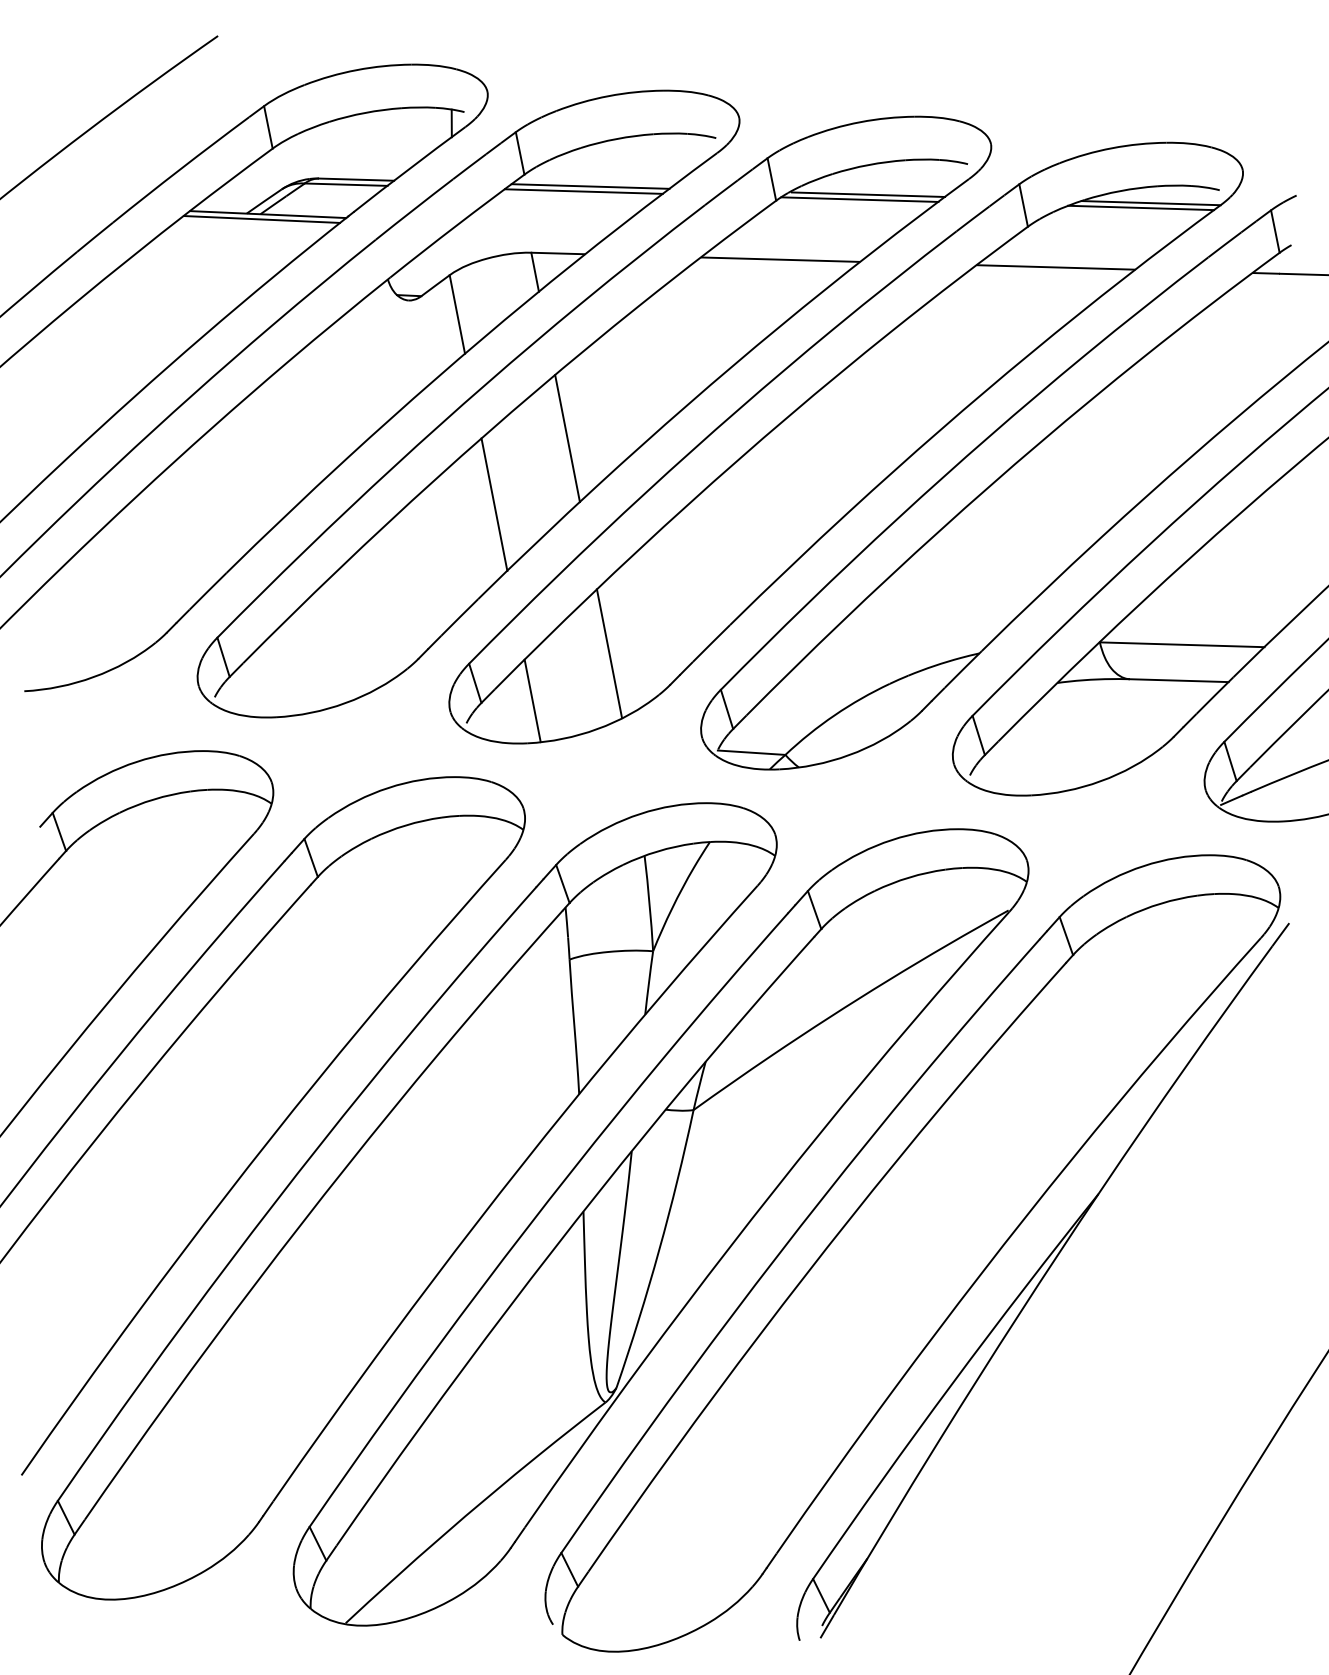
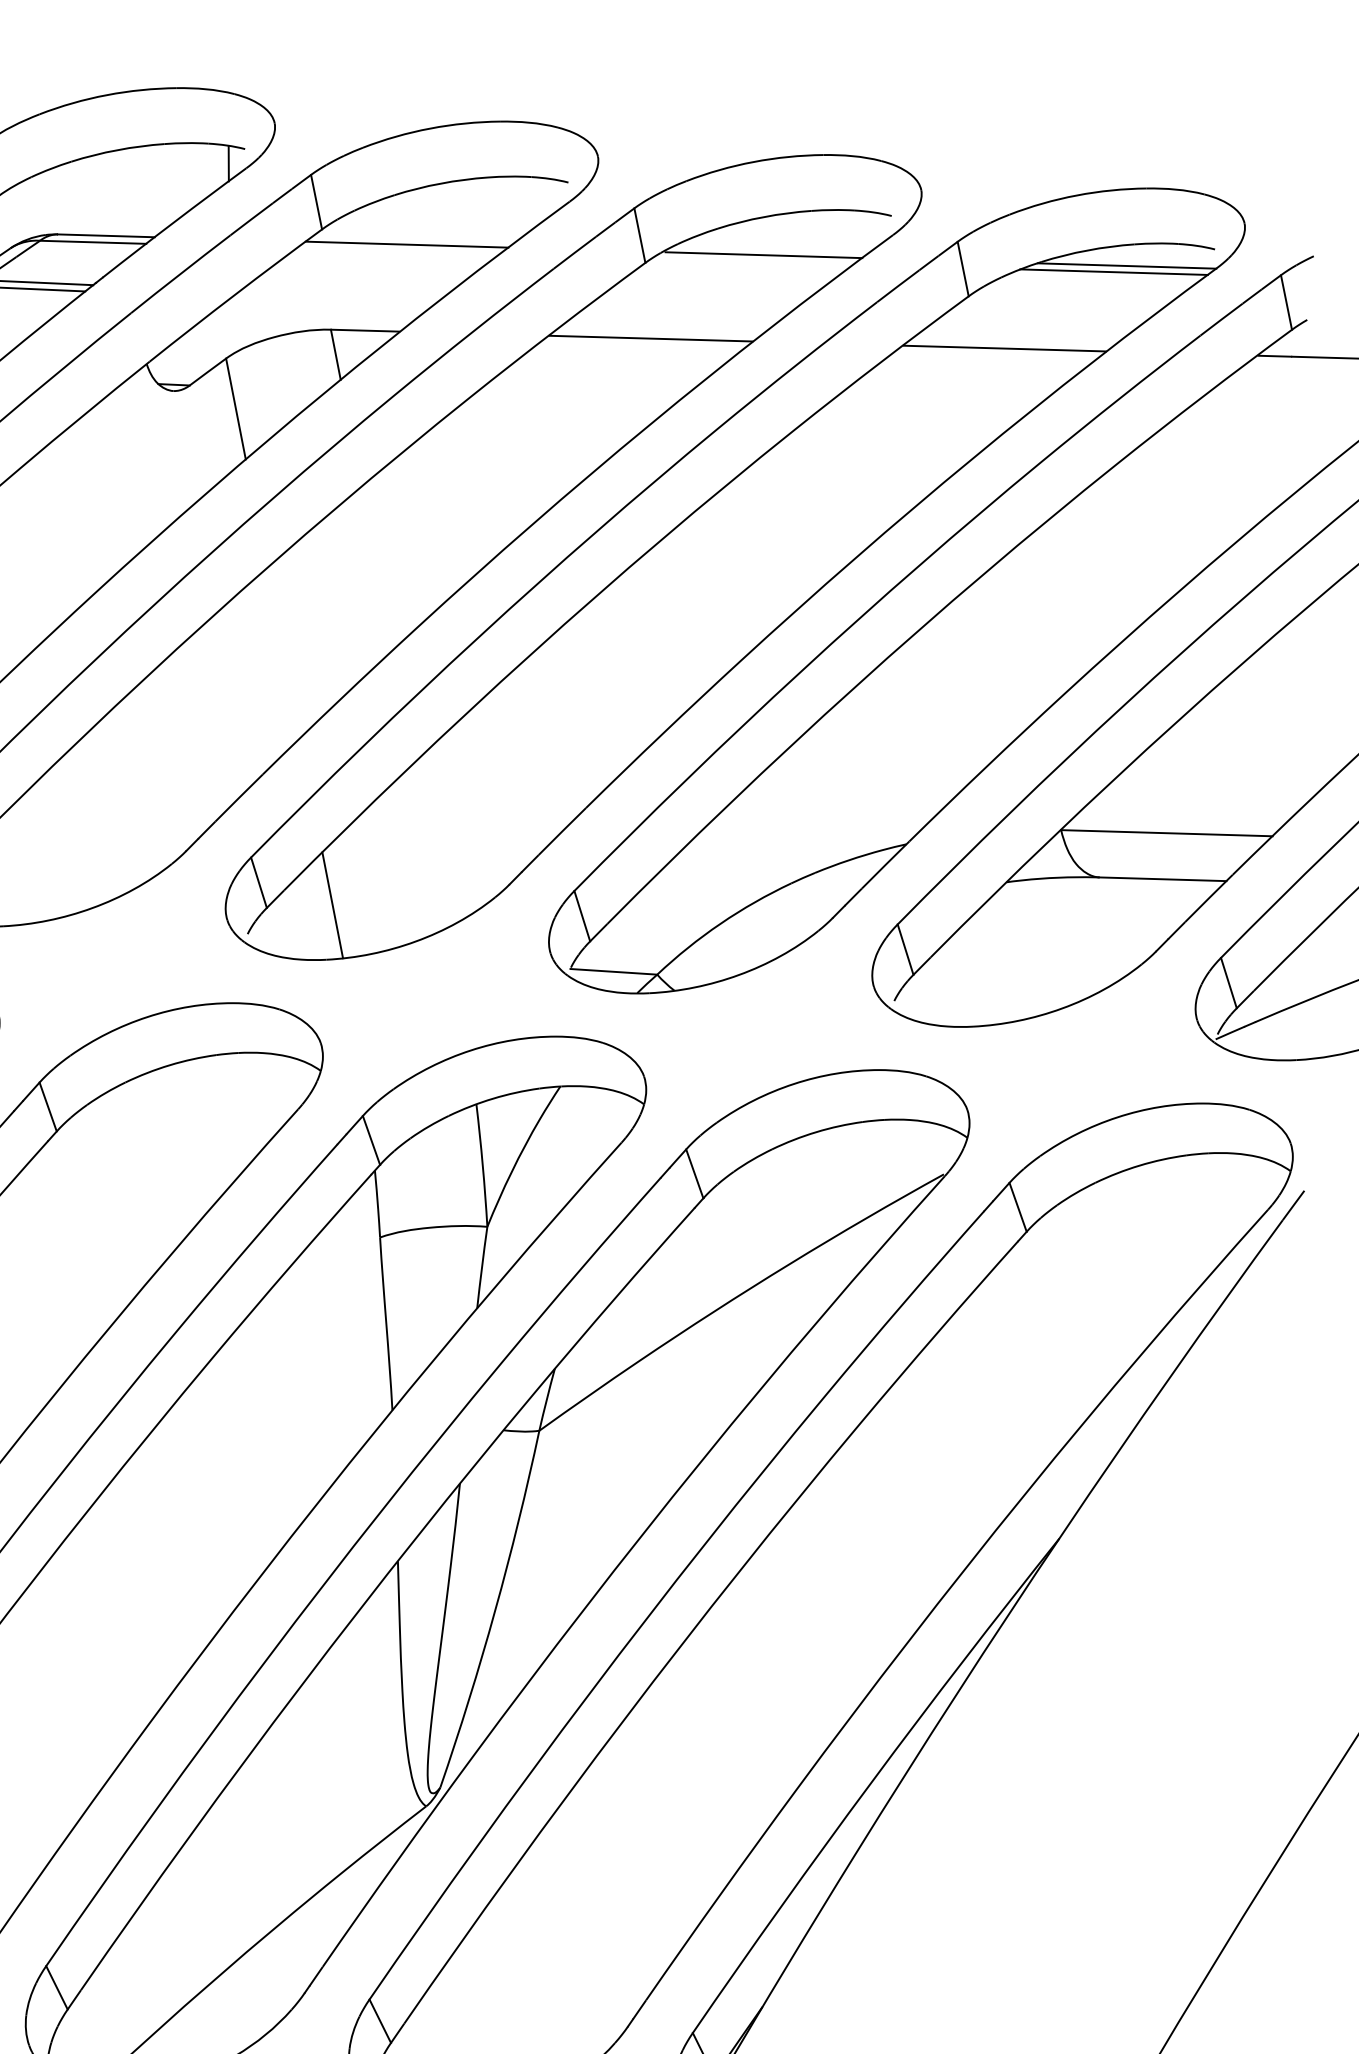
line: (583, 191) -> (397, 251), removed
line: (859, 199) -> (752, 261), removed
line: (567, 438) -> (377, 568), removed
line: (494, 504) -> (283, 653), removed
line: (609, 653) -> (431, 844), removed

